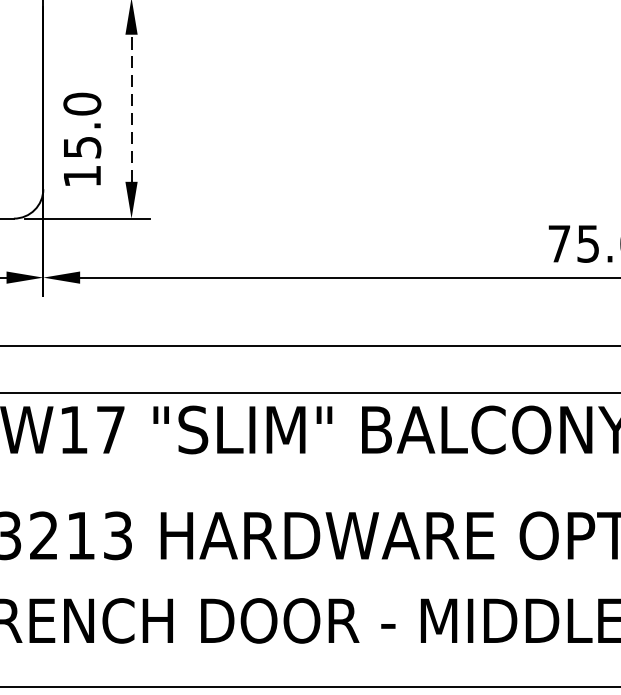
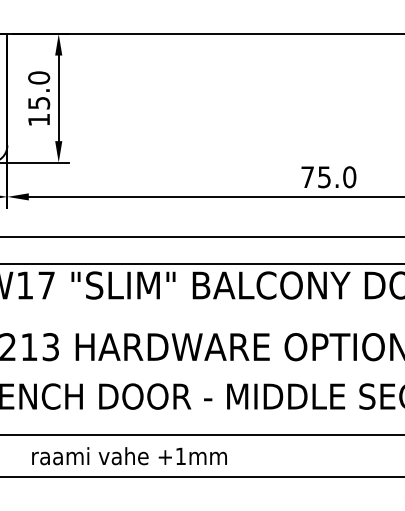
line: (131, 108) -> (58, 98), dashed -> solid
text: (83, 139) -> (39, 98), moved

